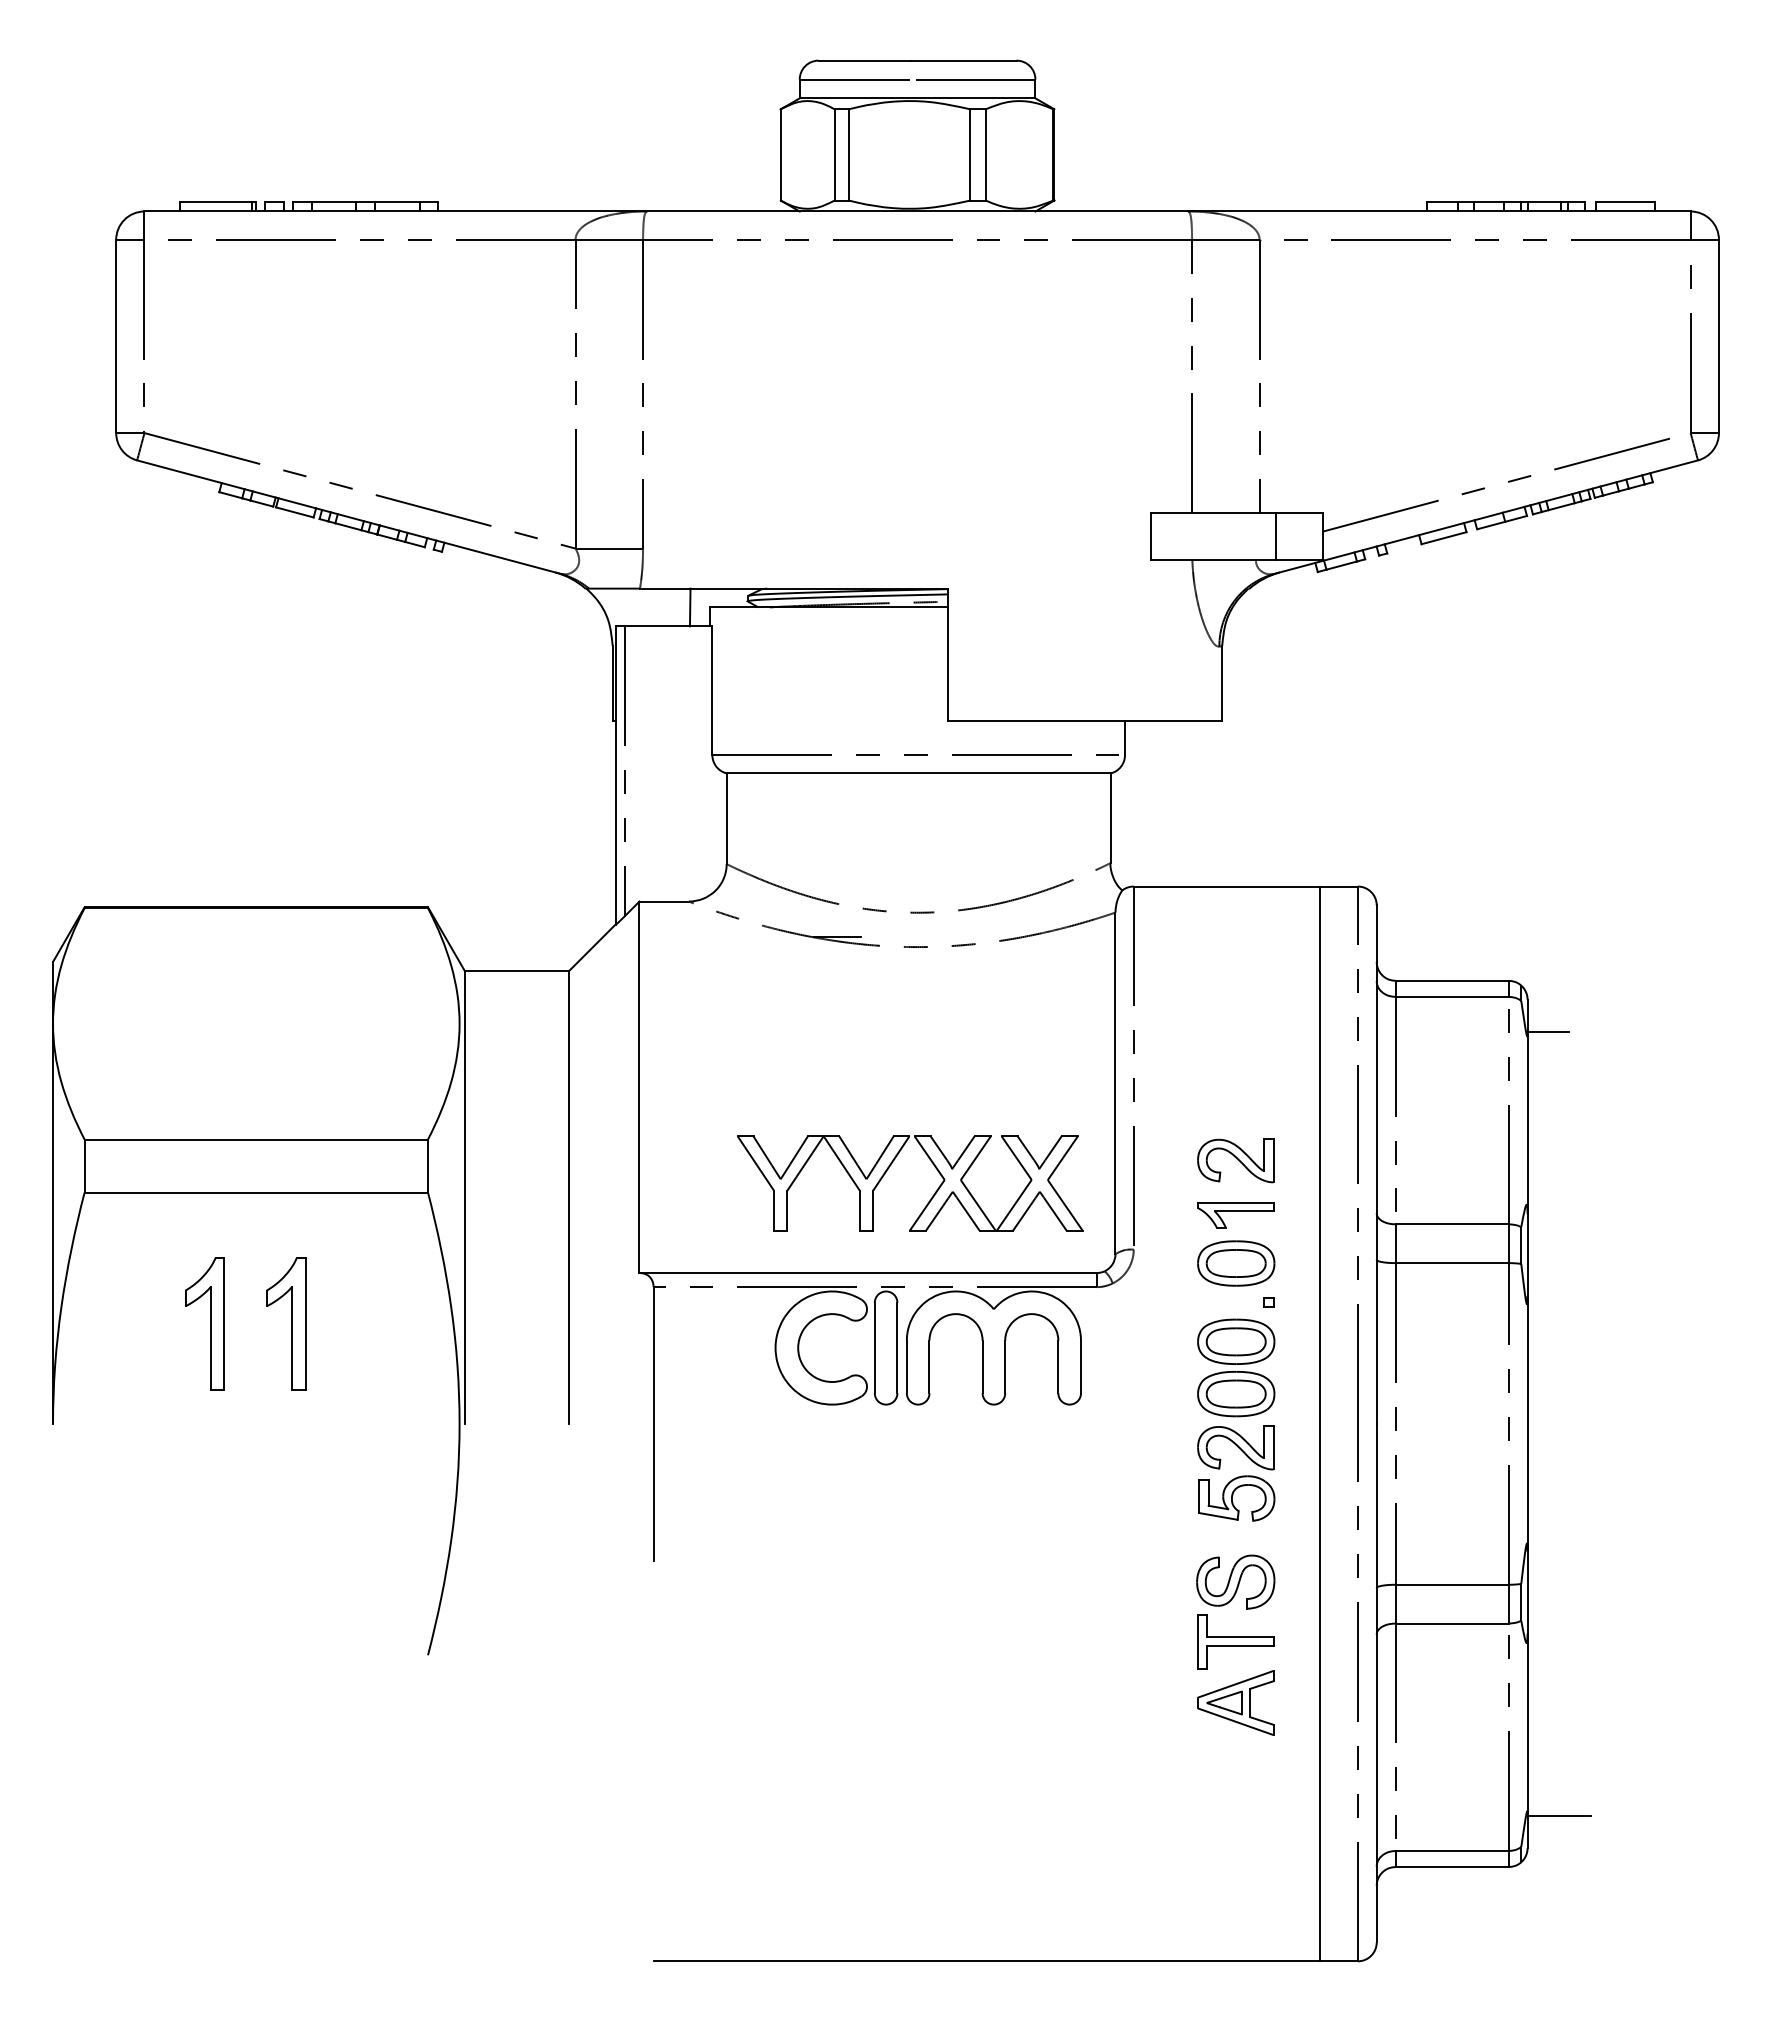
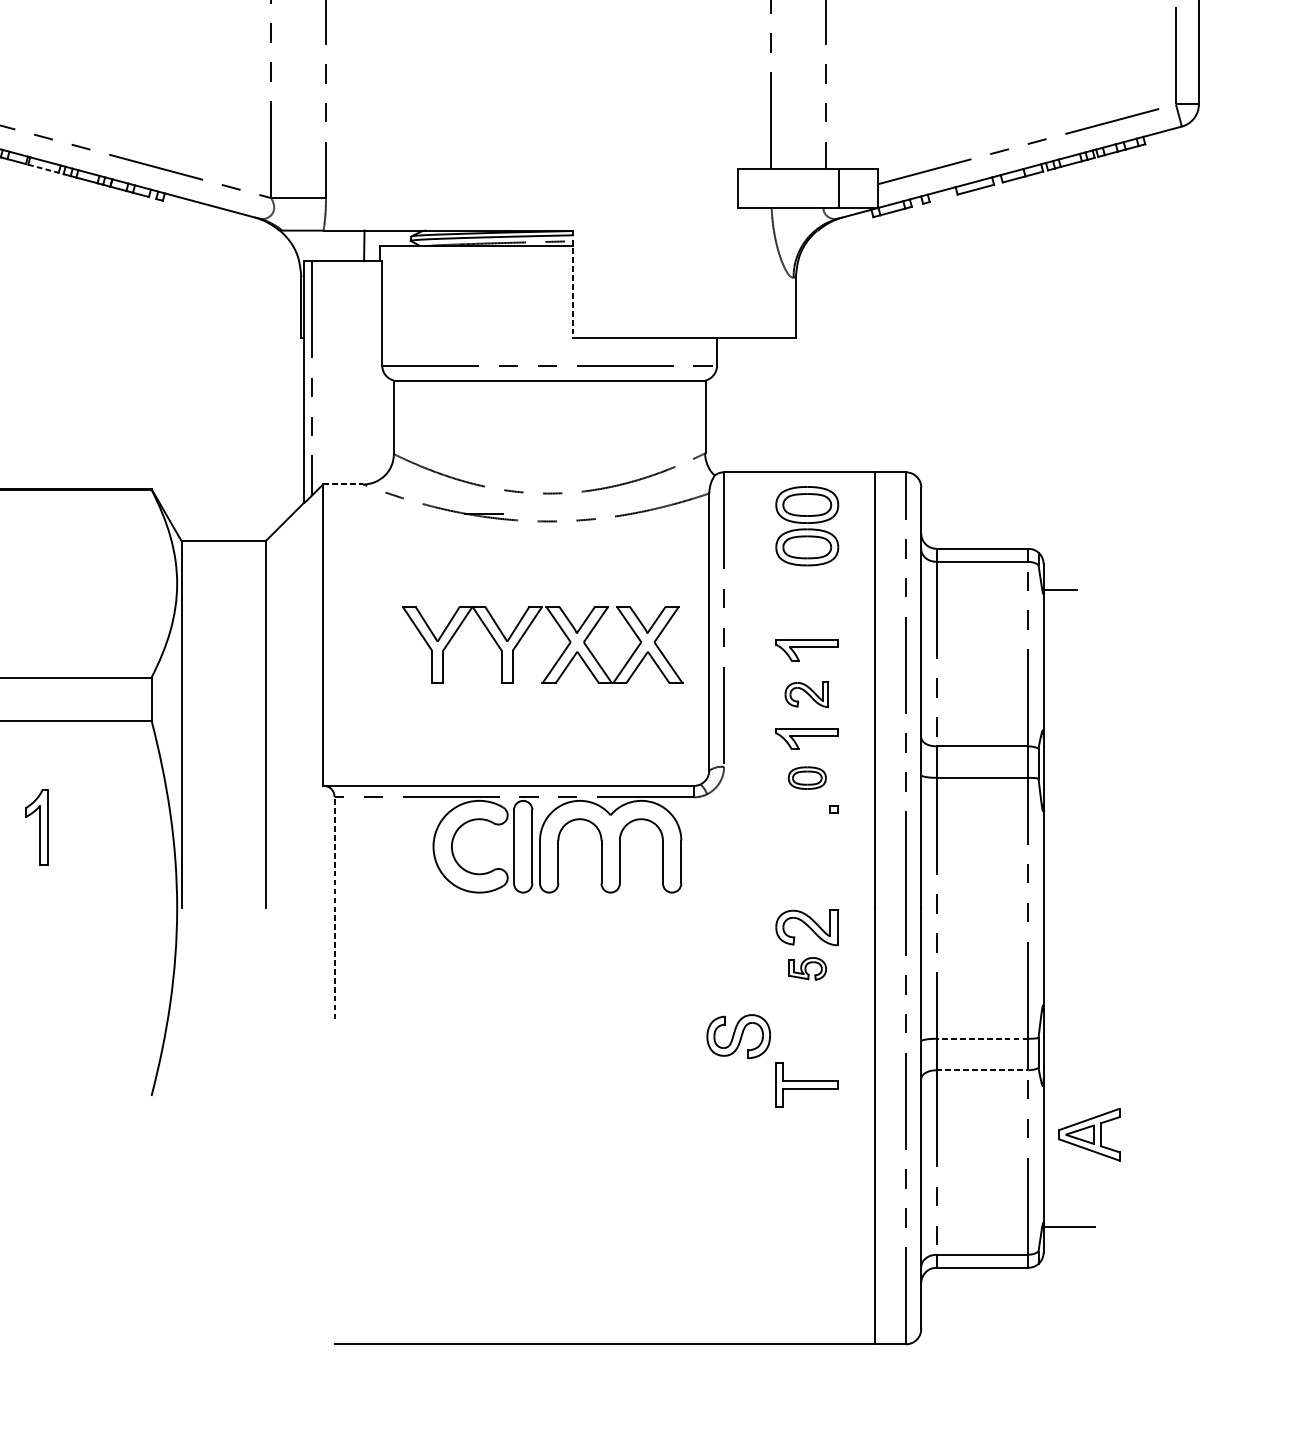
line: (295, 512) -> (44, 168), solid -> dashed
line: (947, 654) -> (573, 284), solid -> dashed
line: (664, 901) -> (343, 484), solid -> dashed
part: (1235, 1106) -> (806, 650), added
part: (1235, 1160) -> (806, 694), size x0.7
part: (930, 1198) -> (559, 657), moved
part: (1236, 1263) -> (807, 778), size x0.6
part: (286, 1323) -> (36, 826), size x0.7
part: (1236, 1367) -> (807, 525), moved
line: (653, 1423) -> (334, 907), solid -> dashed
part: (1236, 1498) -> (807, 968), size x0.6
part: (1235, 1581) -> (738, 1036), moved
line: (1452, 1584) -> (982, 1038), solid -> dashed
line: (1452, 1623) -> (982, 1070), solid -> dashed
part: (1235, 1702) -> (1089, 1134), moved

